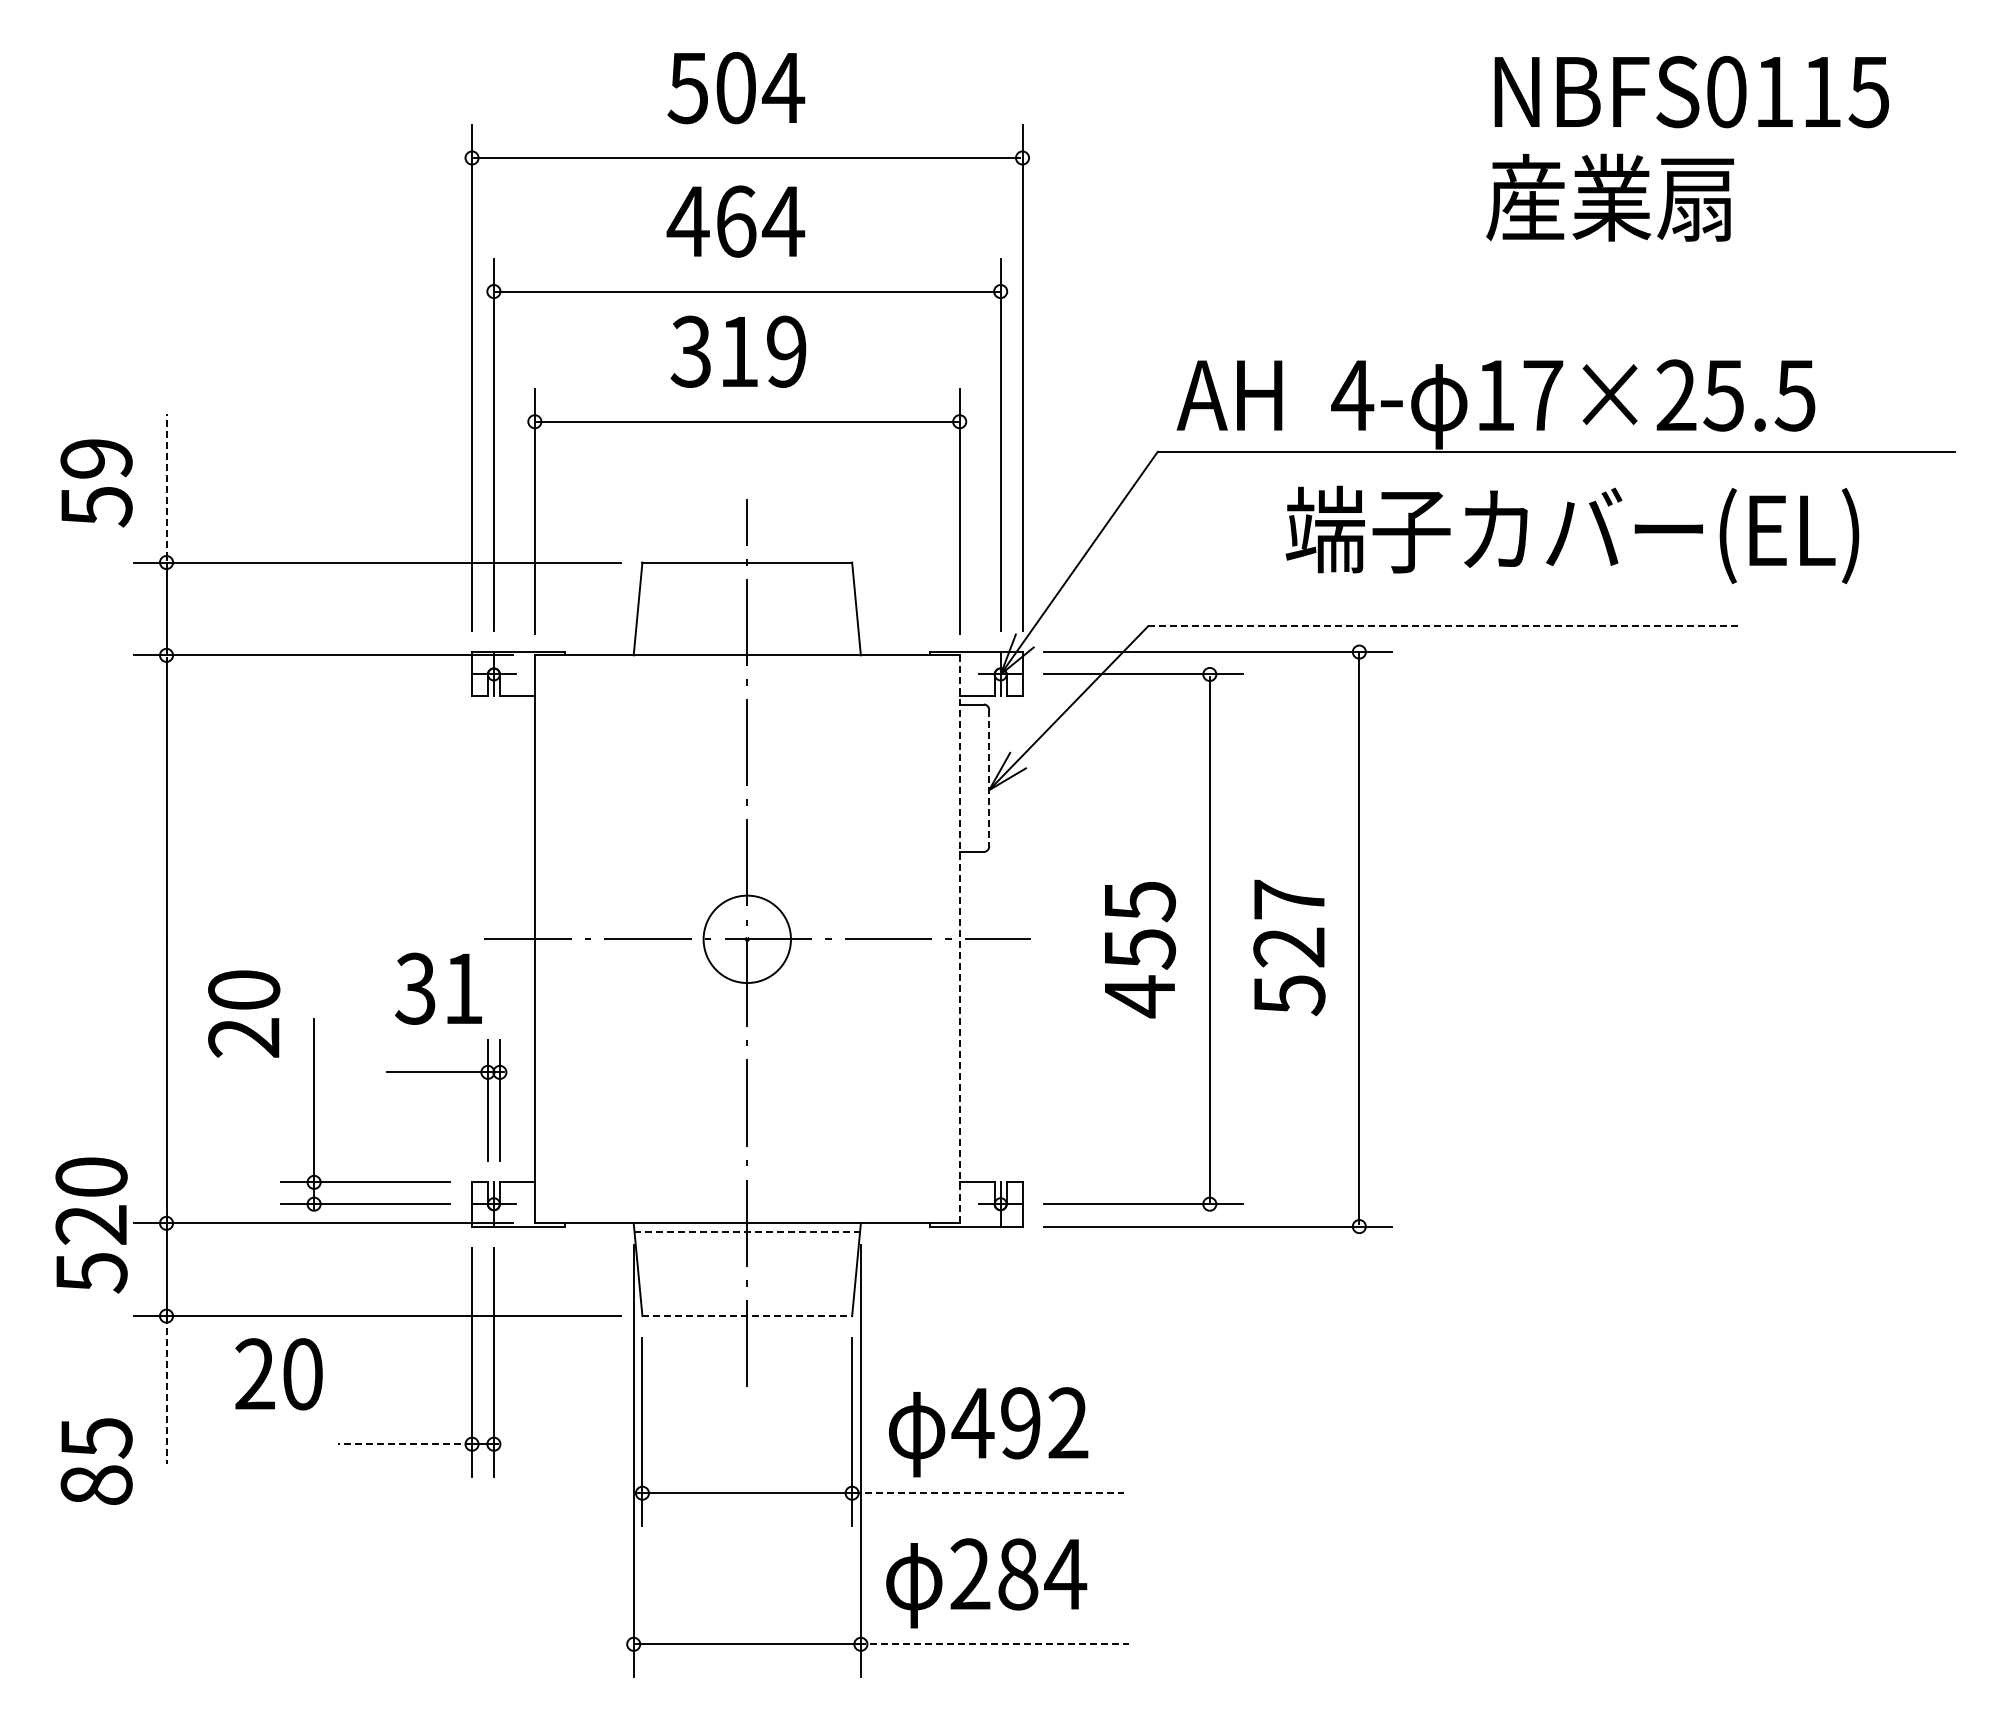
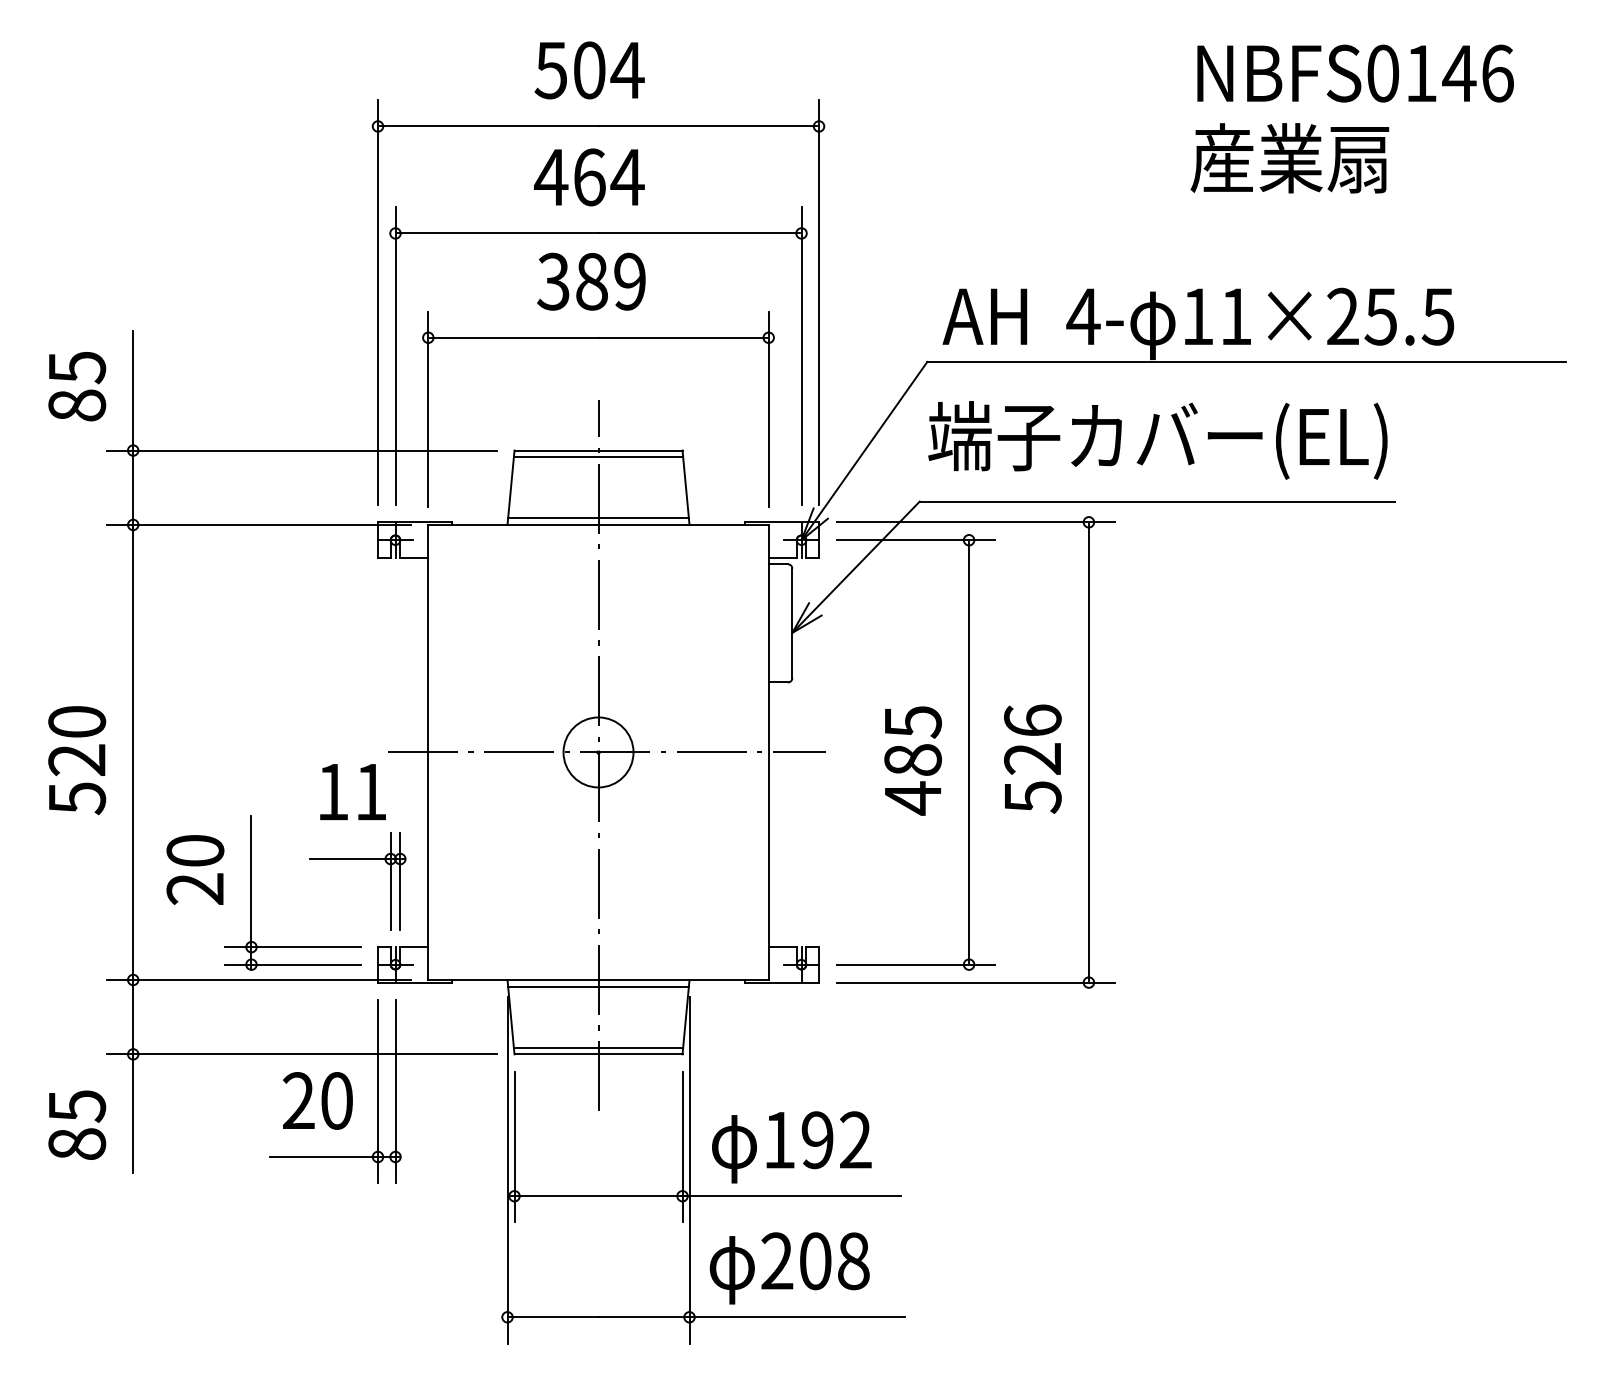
text: (1844, 92) -> (1477, 73), NBFS0115 -> NBFS0146
text: (739, 351) -> (592, 281), 319 -> 389
text: (1543, 395) -> (1236, 316), 17×25.5 -> 11×25.5
text: (96, 483) -> (77, 387), 59 -> 85
line: (166, 486) -> (133, 389), dashed -> solid
text: (1572, 534) -> (1157, 440), moved
line: (746, 570) -> (597, 456), added
line: (1445, 626) -> (1157, 501), dashed -> solid
line: (747, 647) -> (598, 518), added
line: (989, 778) -> (792, 623), dashed -> solid
text: (1289, 899) -> (1032, 720), 527 -> 526
line: (959, 939) -> (768, 752), dashed -> solid
text: (1139, 949) -> (912, 760), 455 -> 485
text: (415, 988) -> (332, 791), 31 -> 11
text: (244, 1013) -> (195, 869), moved
text: (91, 1225) -> (77, 760), moved
line: (747, 1231) -> (598, 986), dashed -> solid
line: (746, 1307) -> (597, 1047), added
line: (747, 1316) -> (598, 1054), dashed -> solid
text: (278, 1374) -> (317, 1101), moved
line: (166, 1390) -> (133, 1113), dashed -> solid
text: (972, 1423) -> (778, 1140), 492 -> 192
line: (404, 1444) -> (323, 1157), dashed -> solid
text: (96, 1461) -> (77, 1125), moved
line: (989, 1493) -> (792, 1196), dashed -> solid
text: (1042, 1574) -> (835, 1261), 284 -> 208
line: (994, 1644) -> (796, 1317), dashed -> solid

